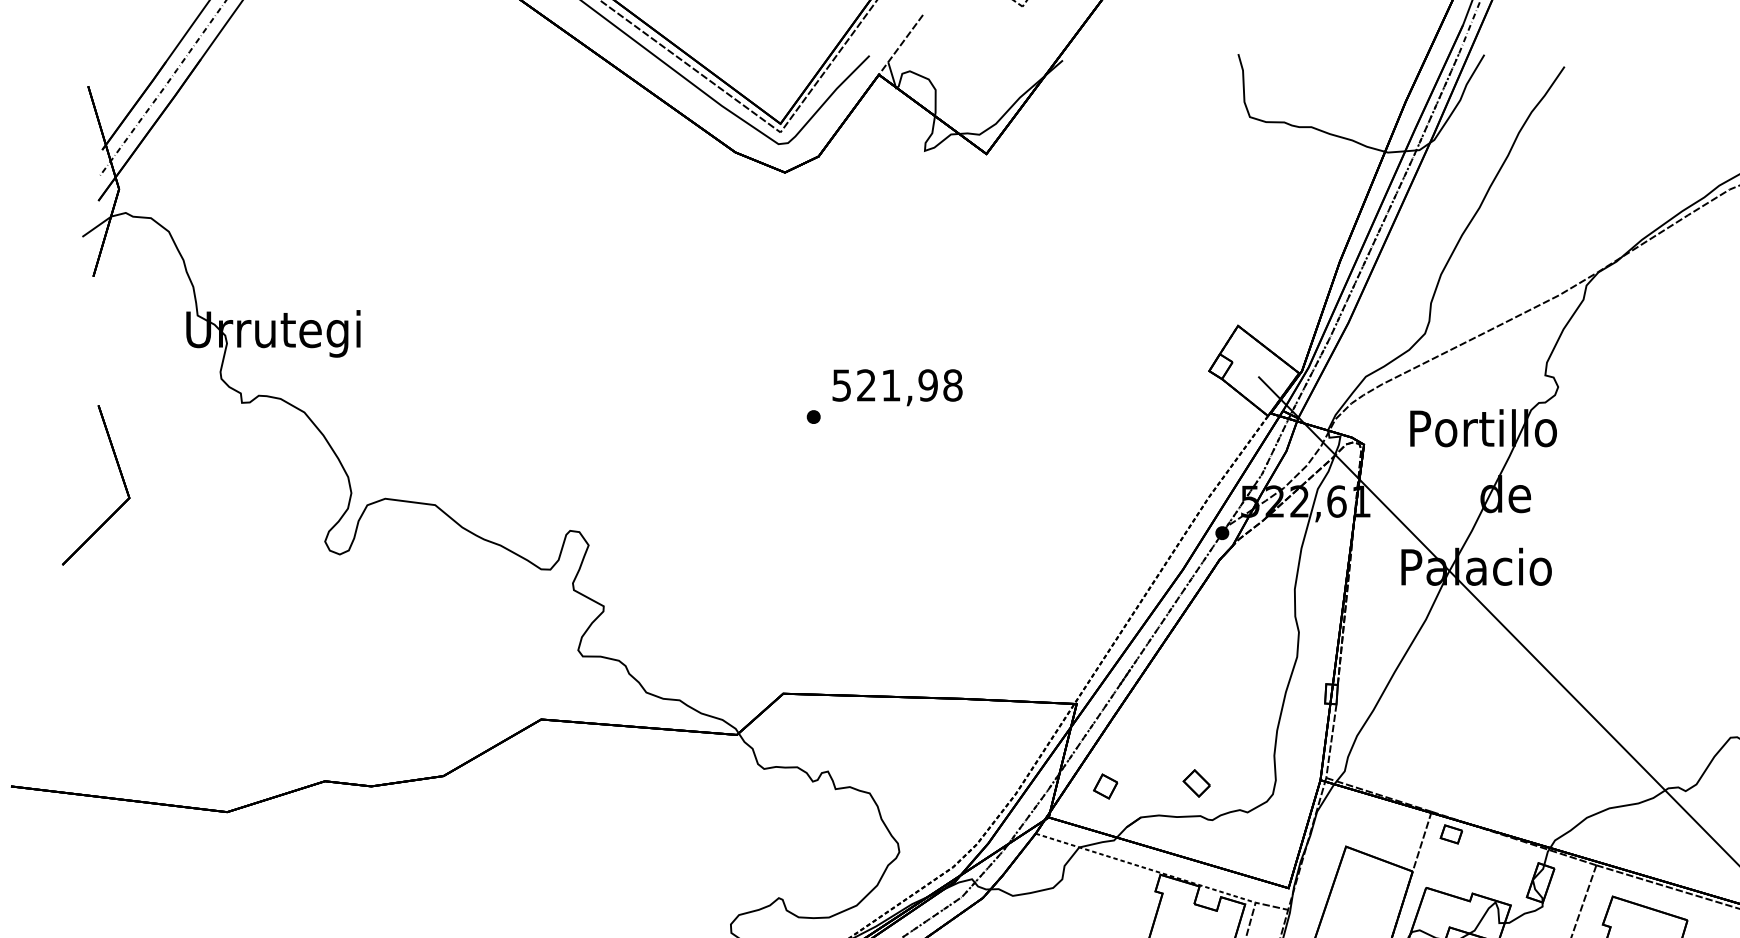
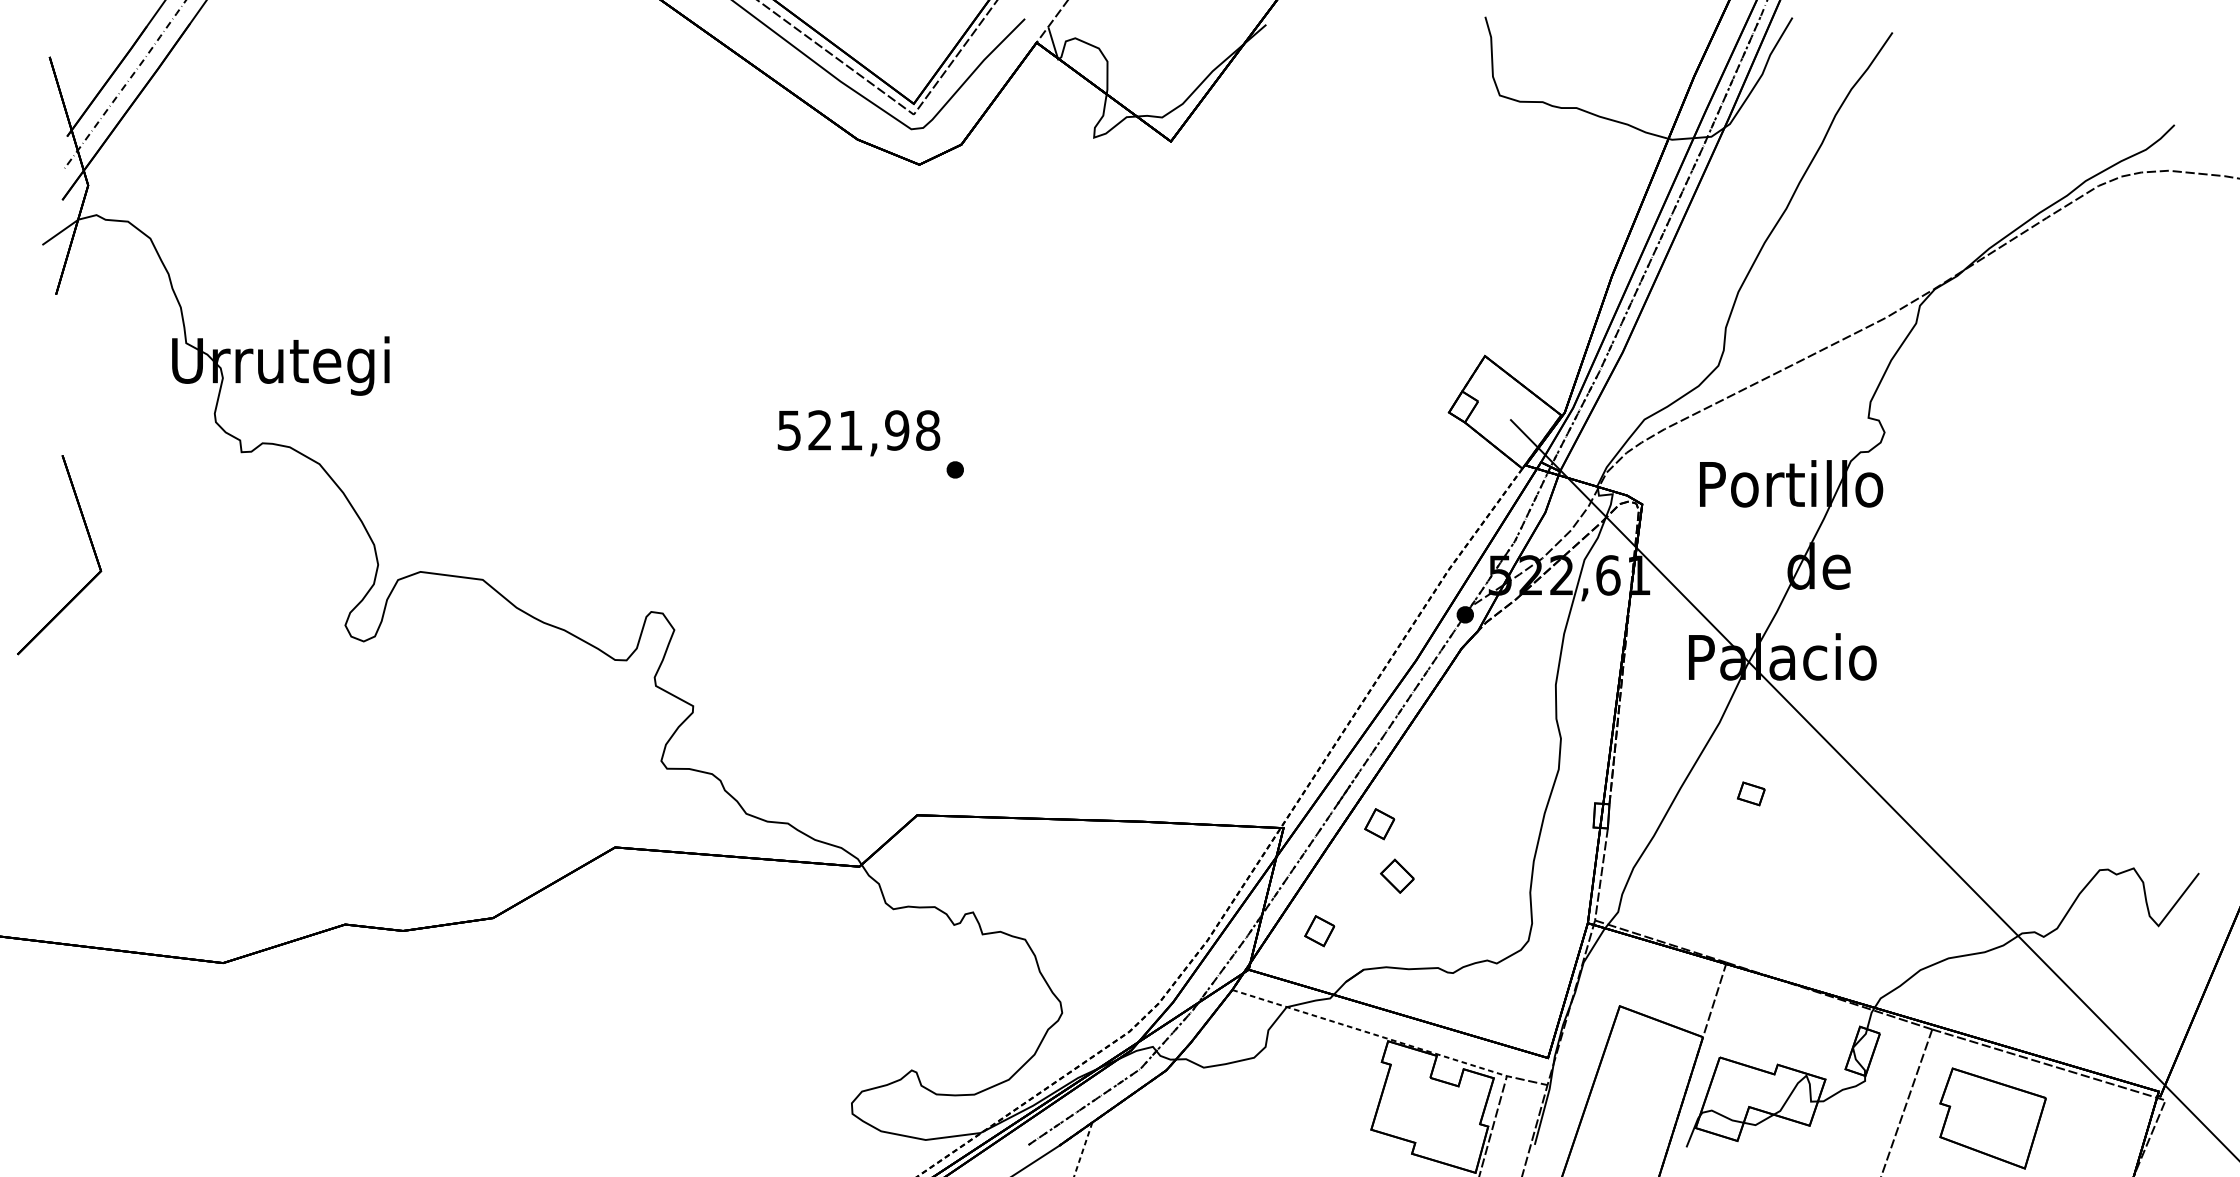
text: (897, 387) -> (858, 433), moved
part: (1153, 701) -> (1379, 824), added
part: (1196, 782) -> (1397, 875), moved
part: (1451, 834) -> (1751, 793), moved

